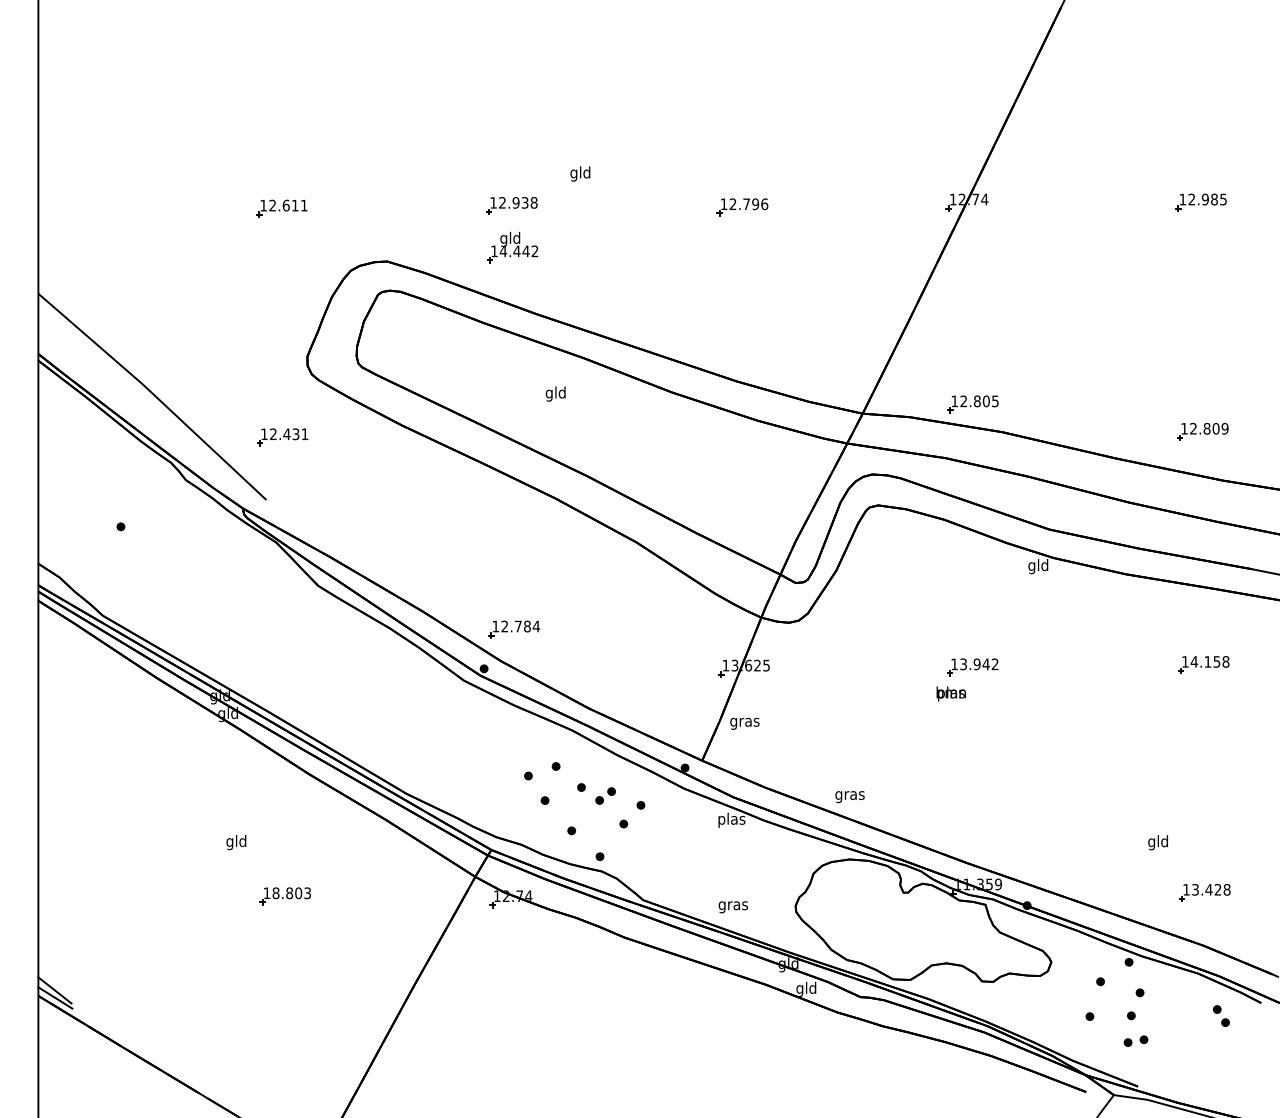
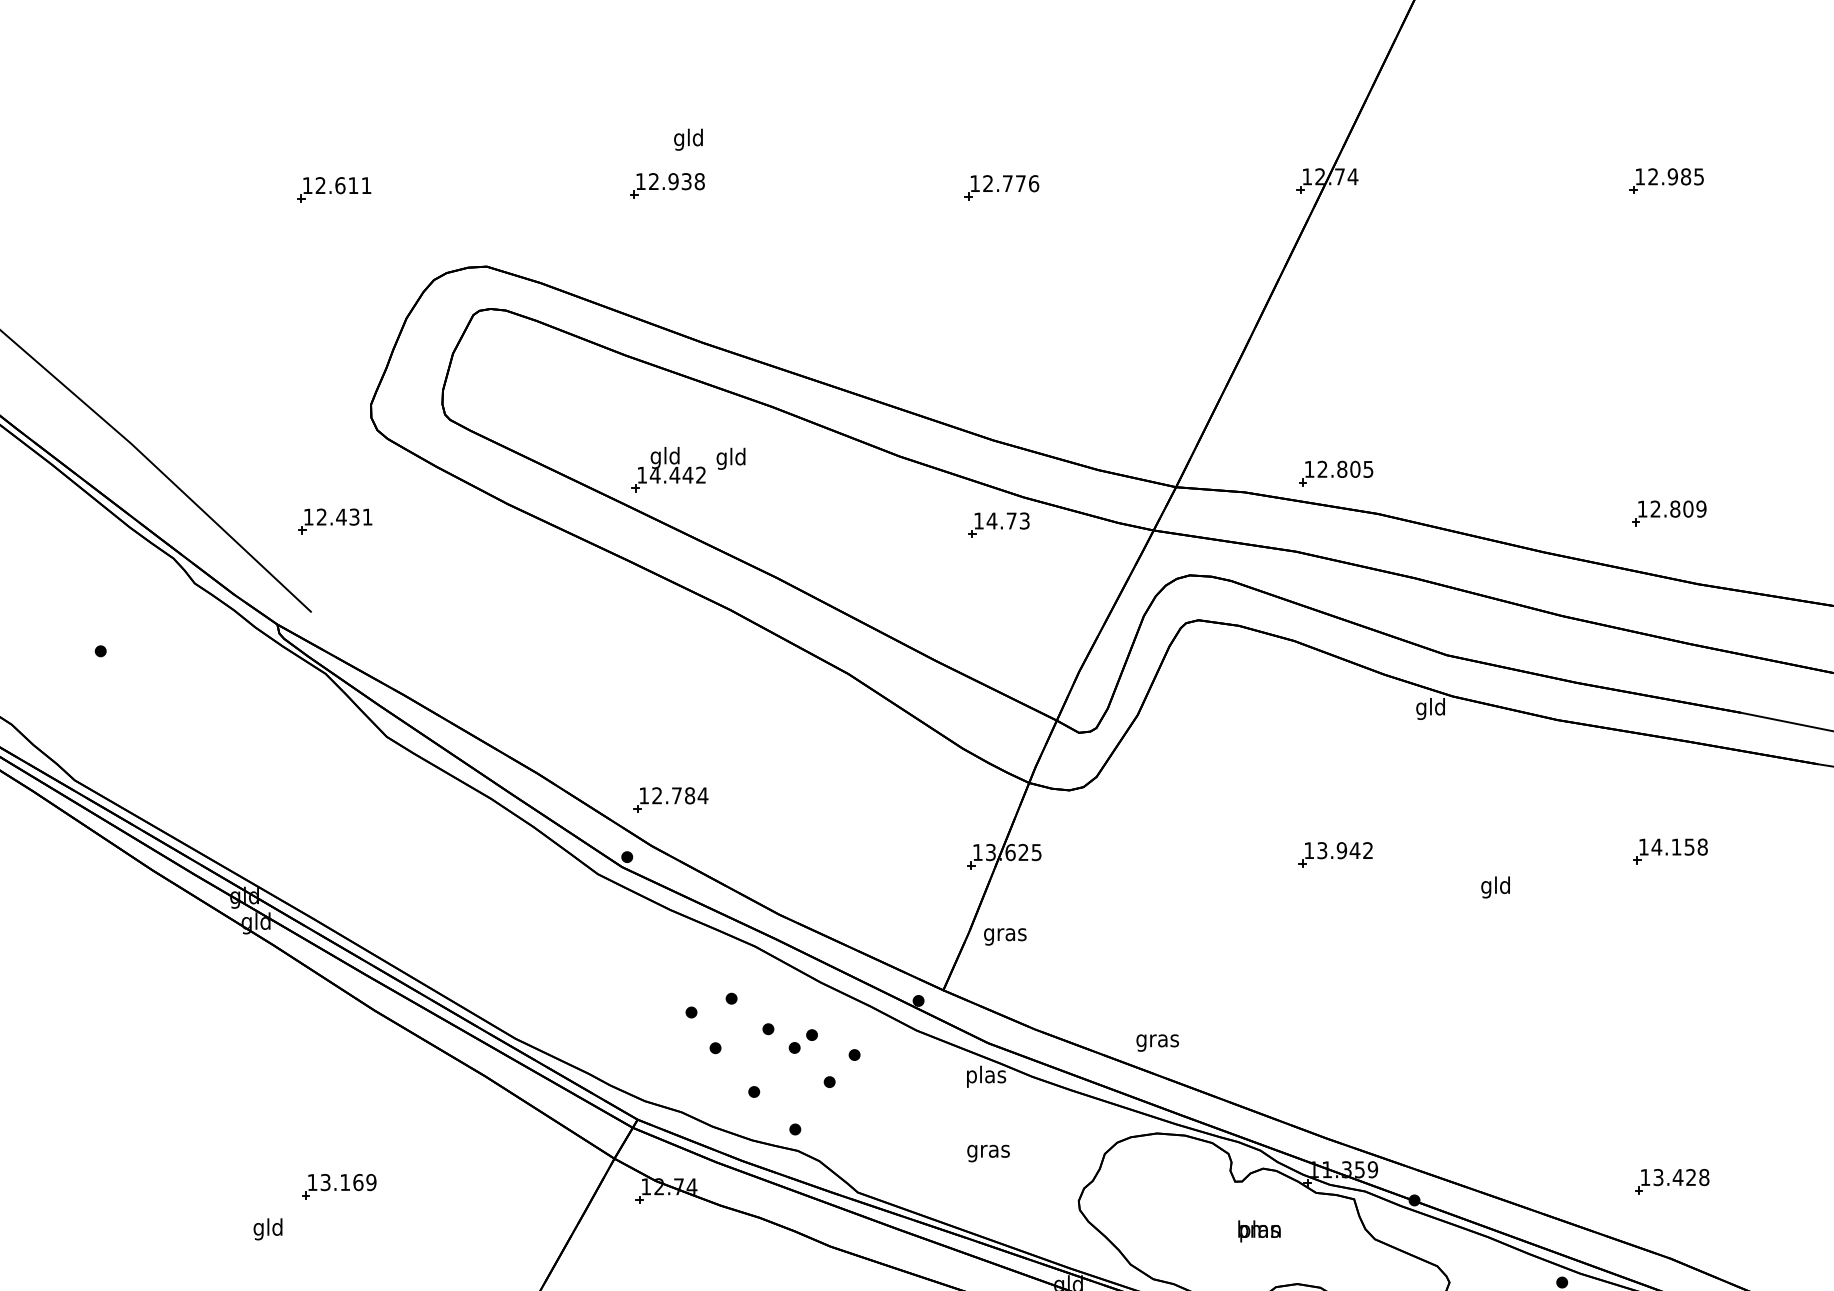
text: (580, 173) -> (688, 139), moved
text: (755, 204) -> (1020, 183), 12.796 -> 12.776
part: (512, 247) -> (668, 469), moved
part: (740, 439) -> (998, 524), added
text: (950, 693) -> (1258, 1230), moved
text: (236, 842) -> (268, 1229), moved
text: (1157, 842) -> (1494, 887), moved
text: (291, 893) -> (347, 1182), 18.803 -> 13.169
text: (732, 907) -> (987, 1153), moved

